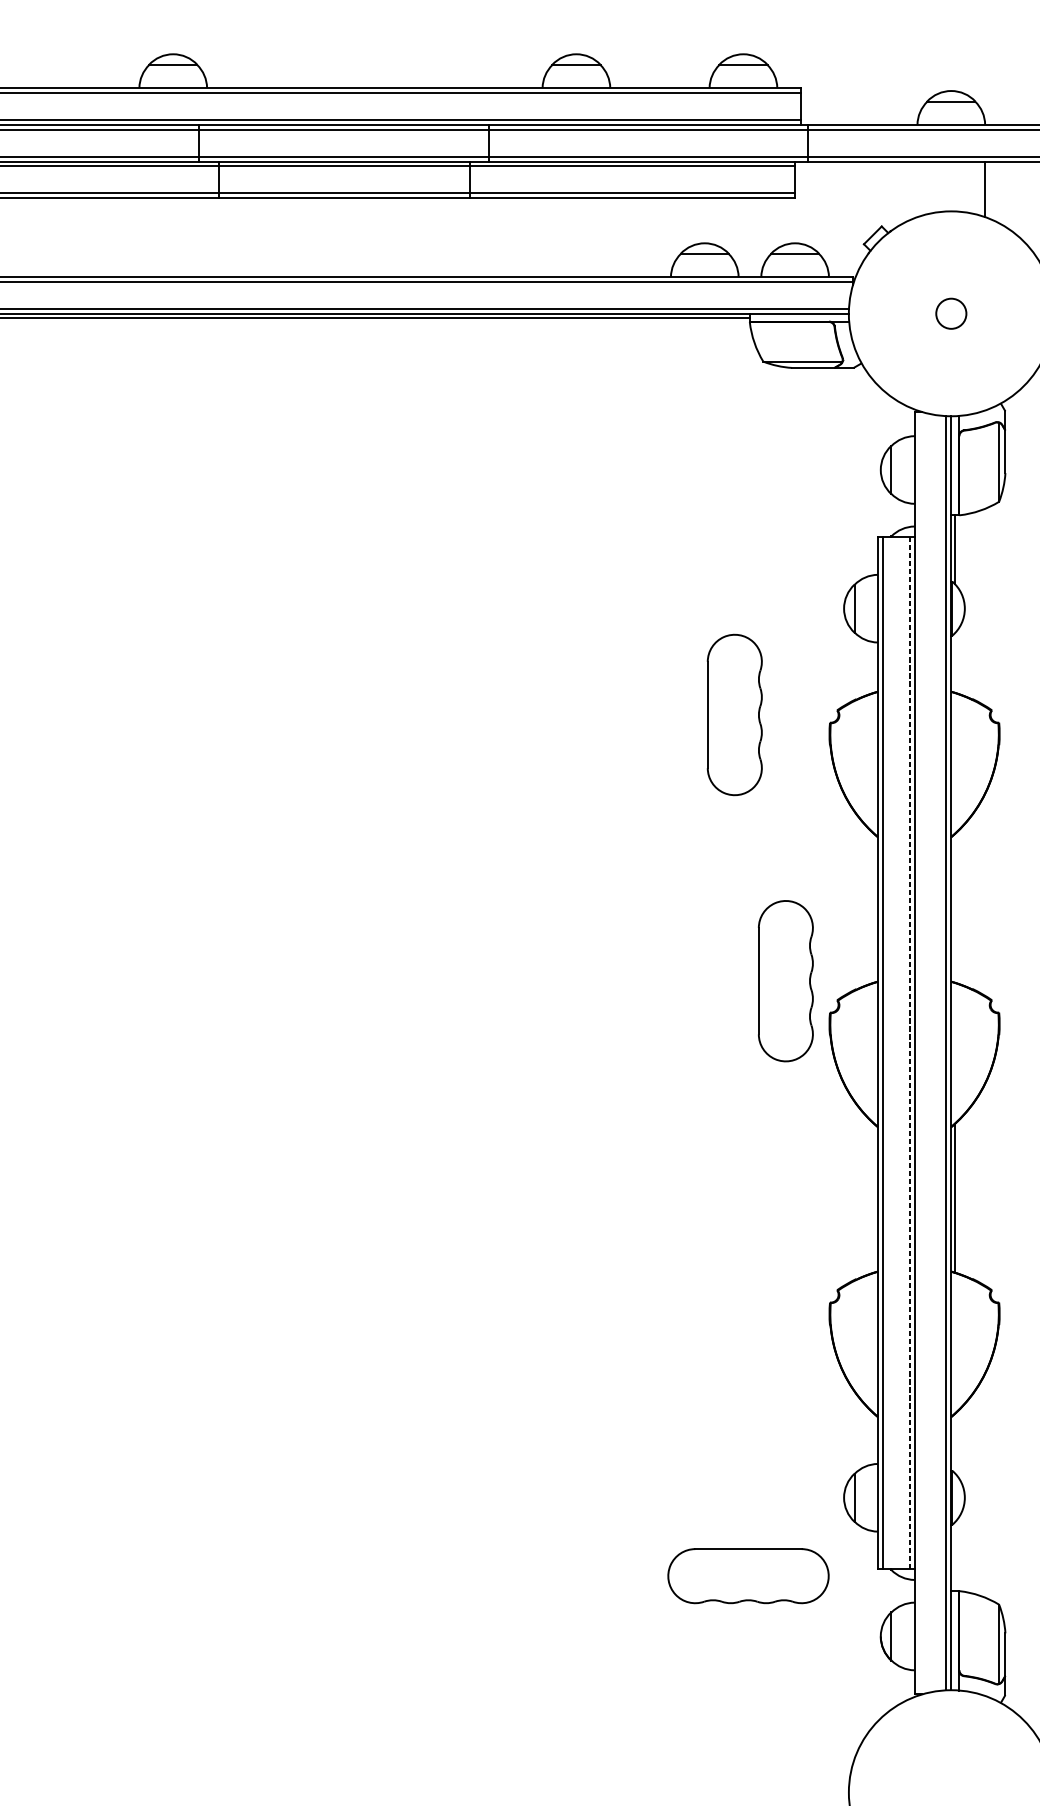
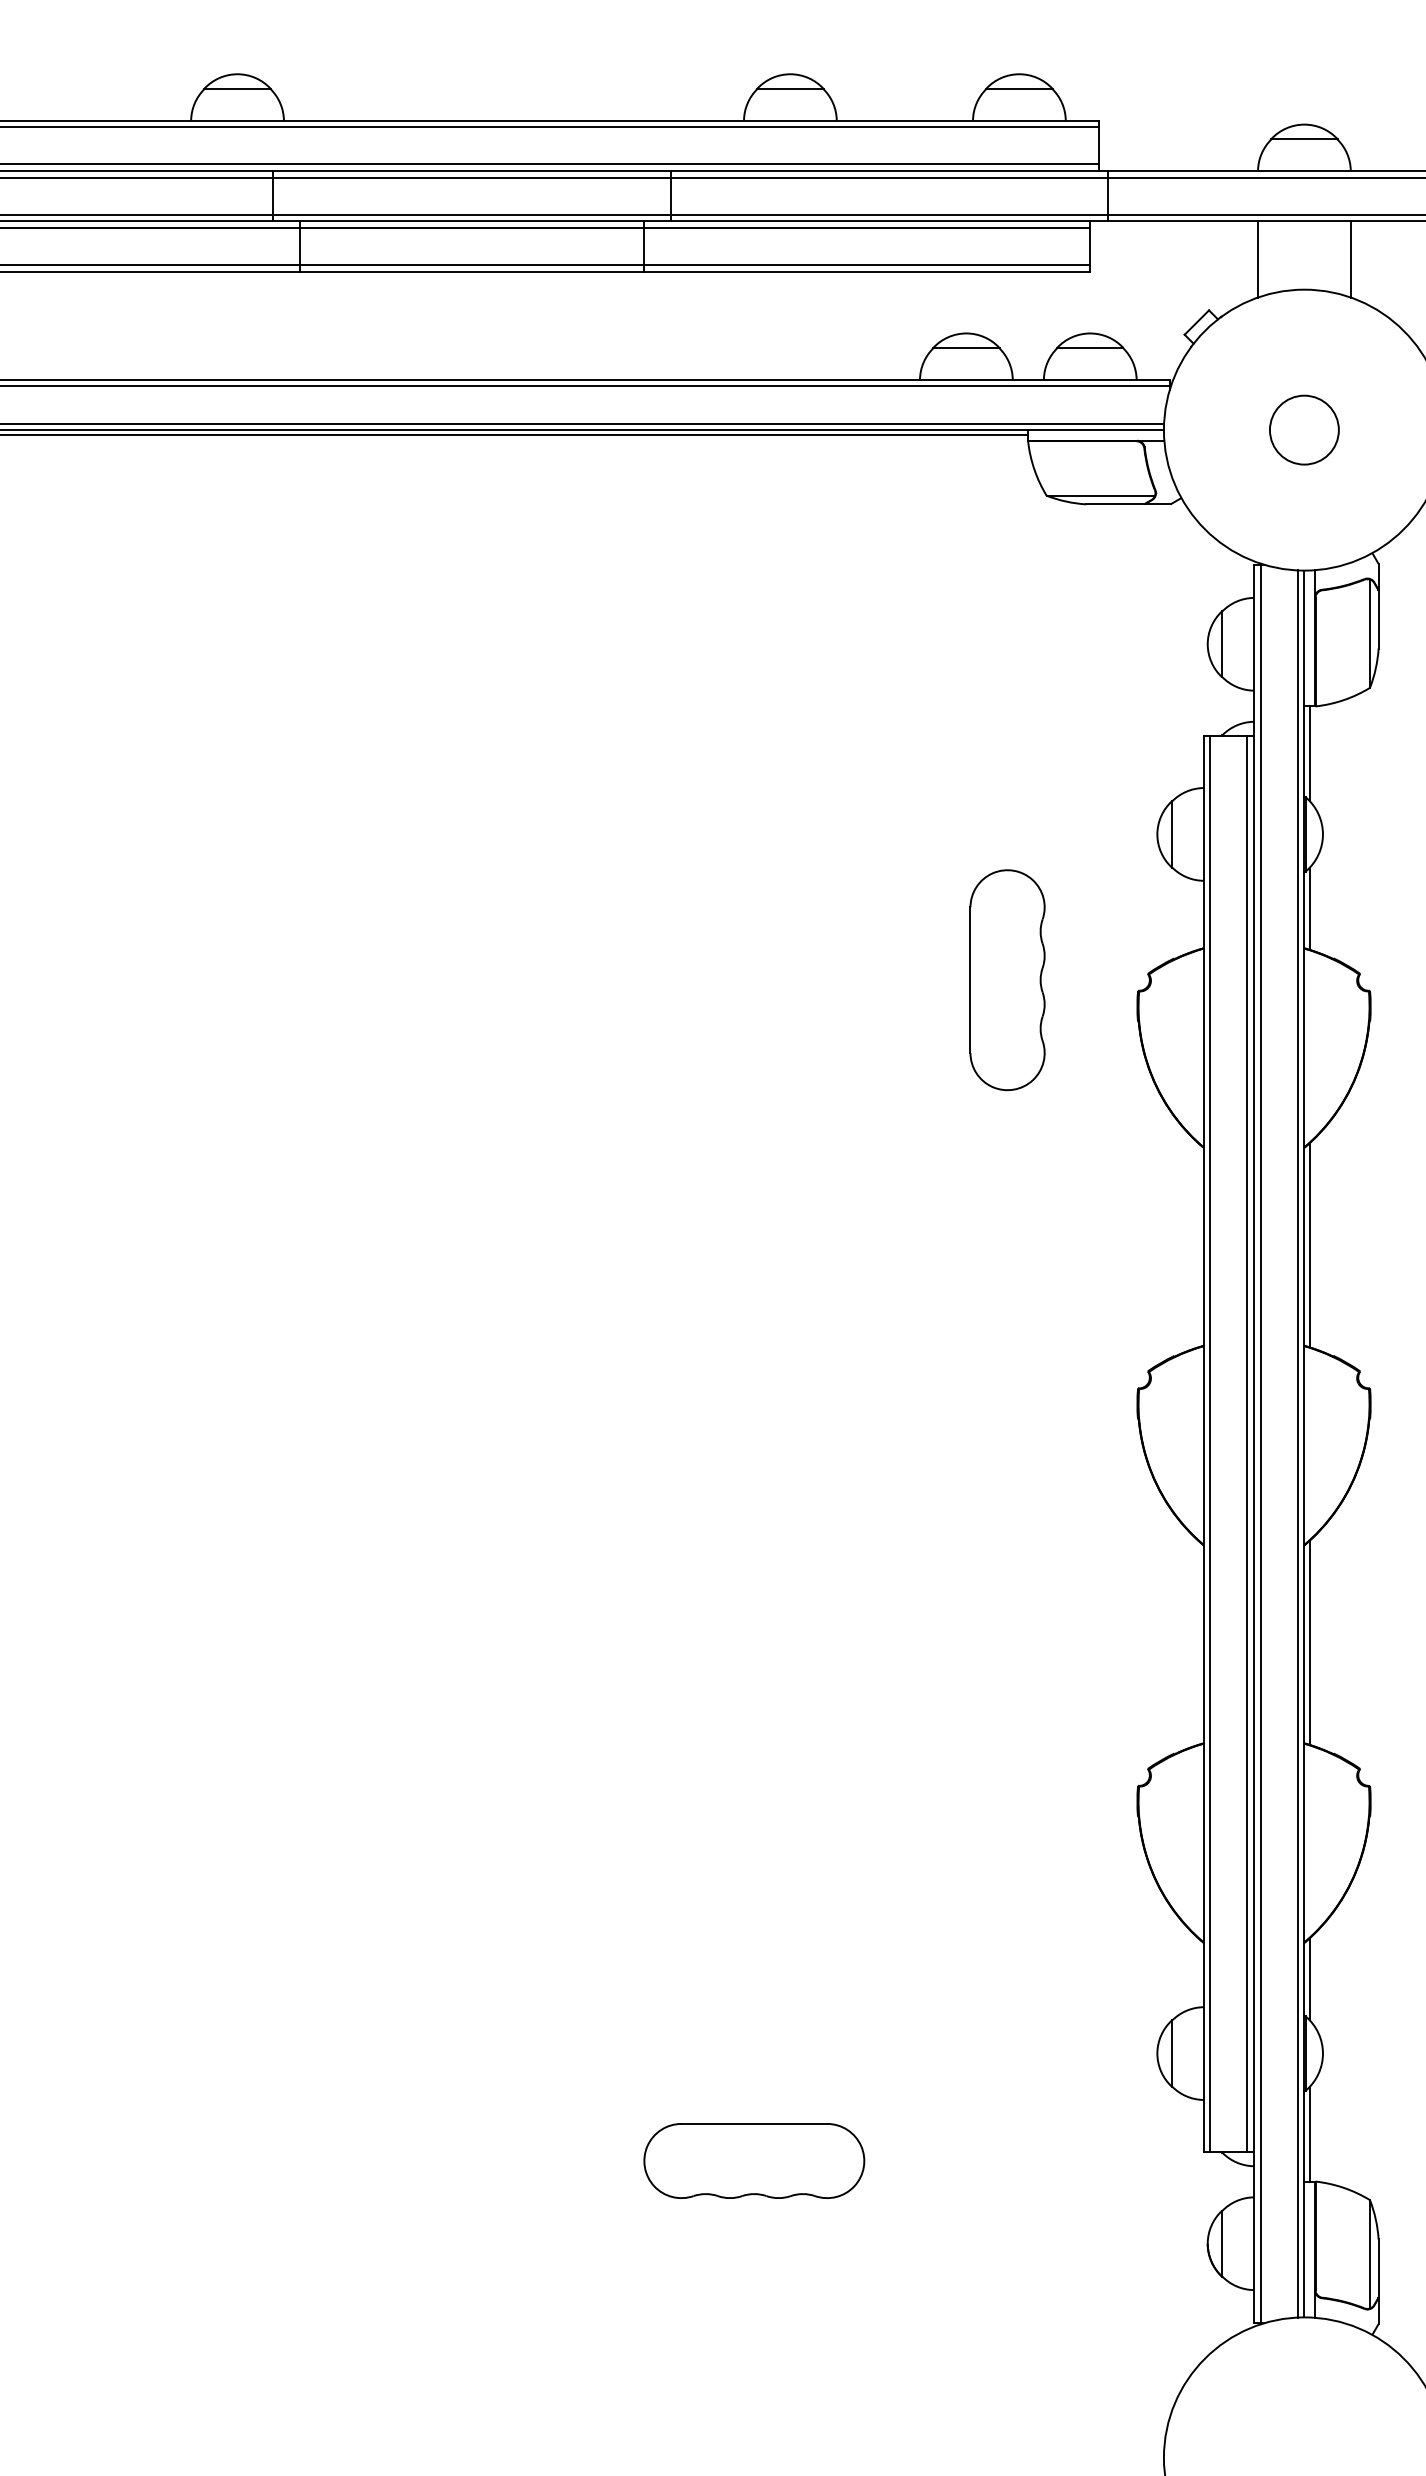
line: (917, 189) -> (1258, 259), added
circle: (951, 313) -> (1304, 429), size x1.67
line: (955, 662) -> (1309, 908), added
line: (955, 908) -> (1309, 1245), added
part: (785, 981) -> (1077, 1345), removed
line: (919, 1052) -> (1260, 1443), added
line: (909, 1053) -> (1247, 1444), dashed -> solid
line: (955, 1443) -> (1309, 1979), added
line: (955, 1556) -> (1309, 2133), added
part: (748, 1575) -> (754, 2160), moved

